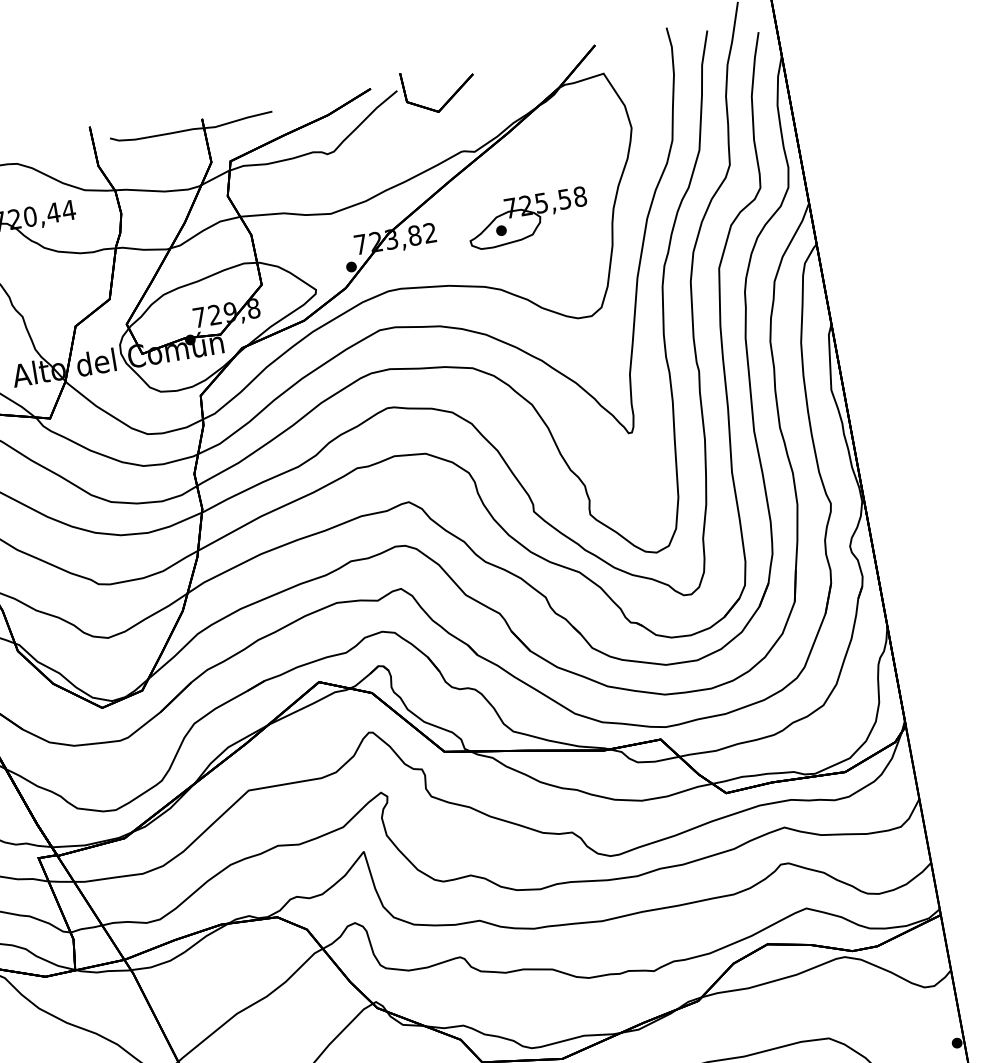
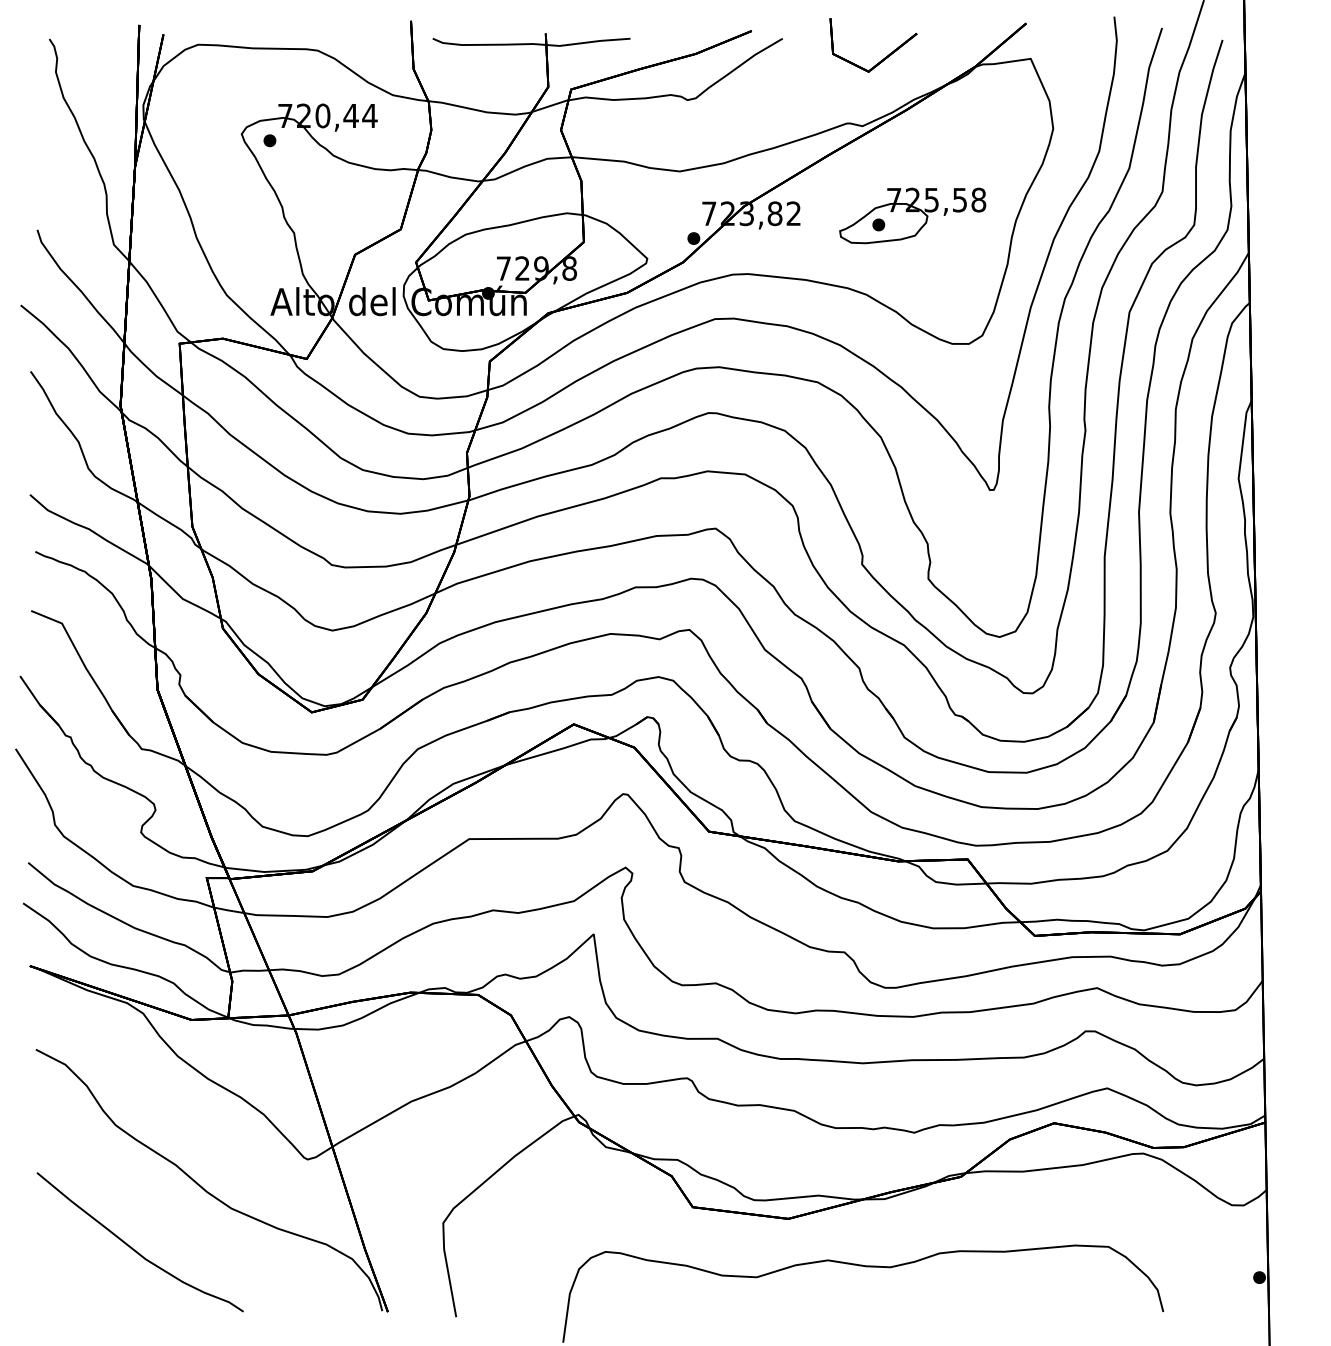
part: (449, 98) -> (884, 57), moved

